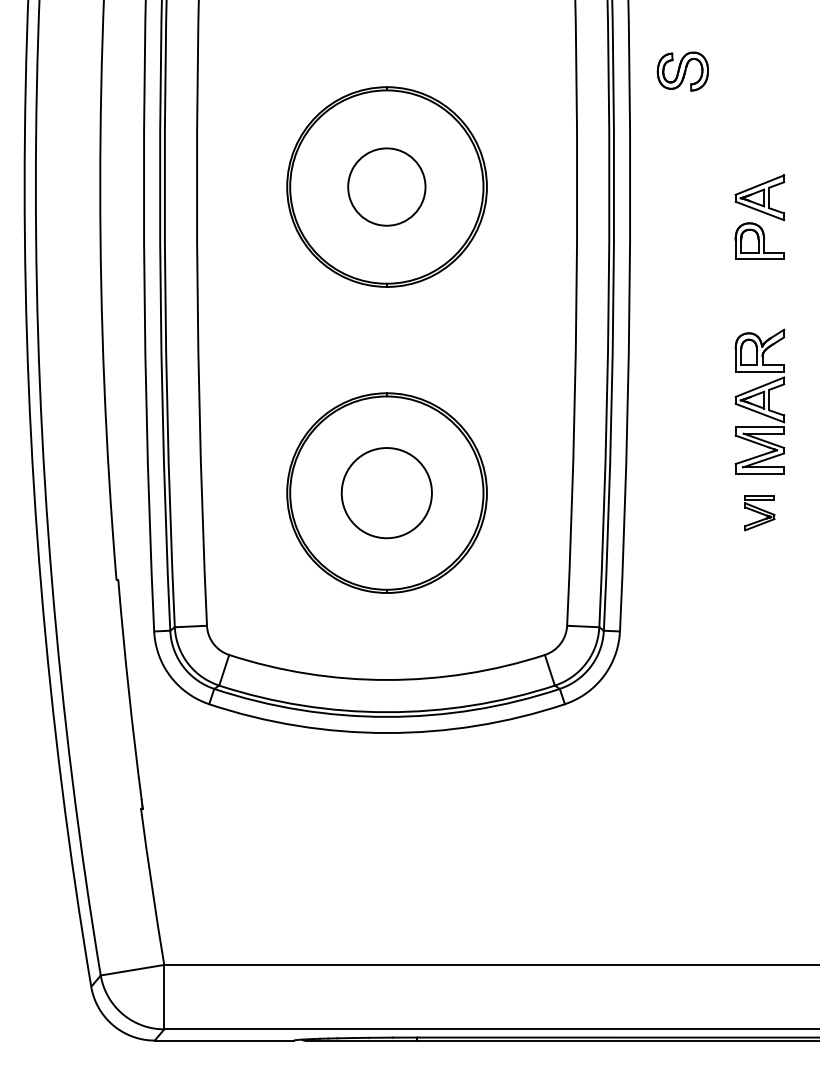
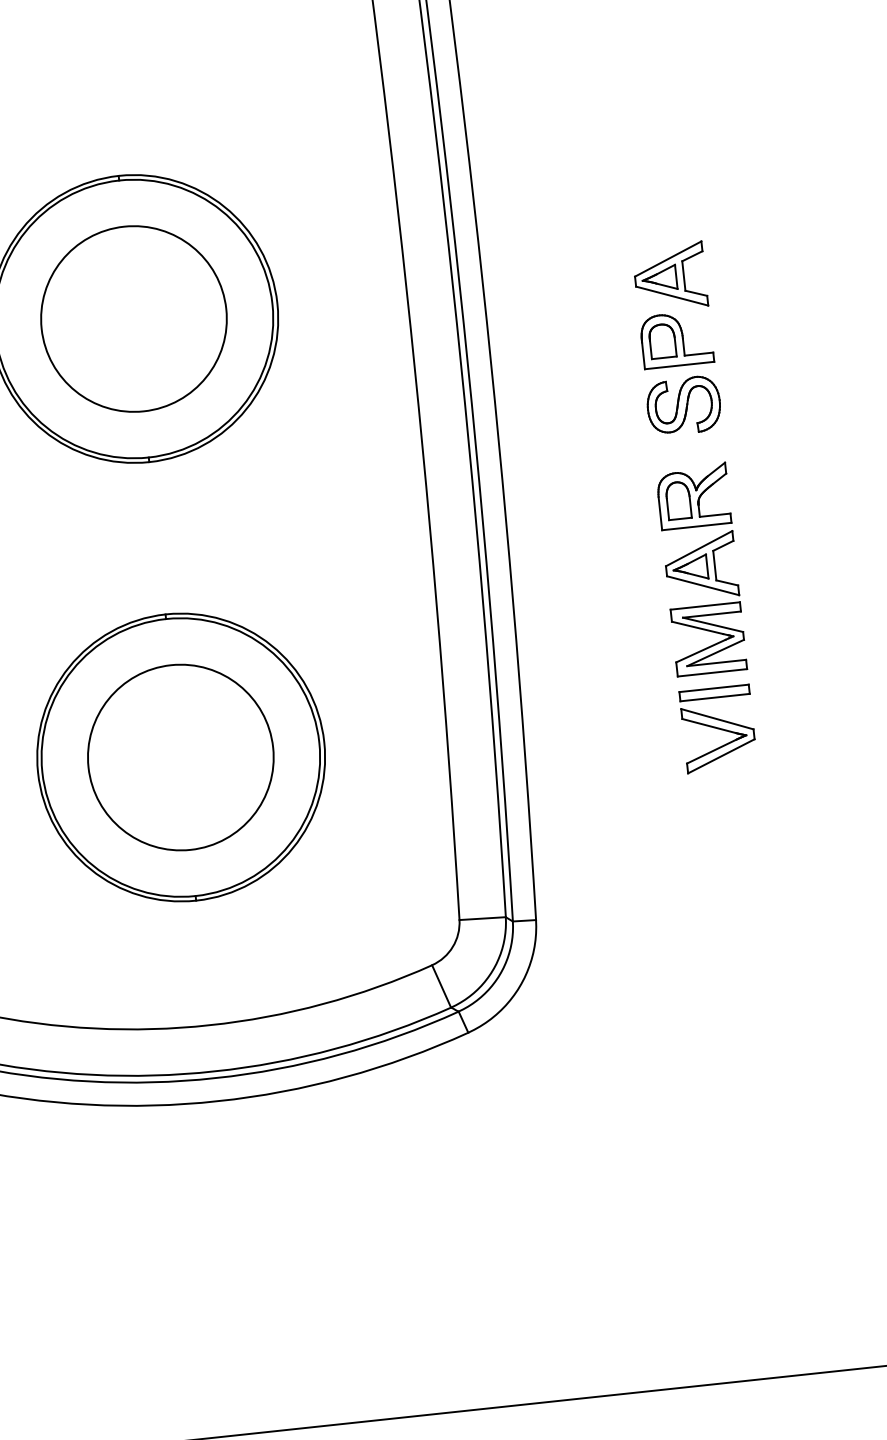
part: (682, 71) -> (683, 405), moved
circle: (386, 186) -> (133, 318), size x1.67
circle: (386, 492) -> (180, 756), size x1.43
part: (759, 513) -> (717, 729), size x1.67

